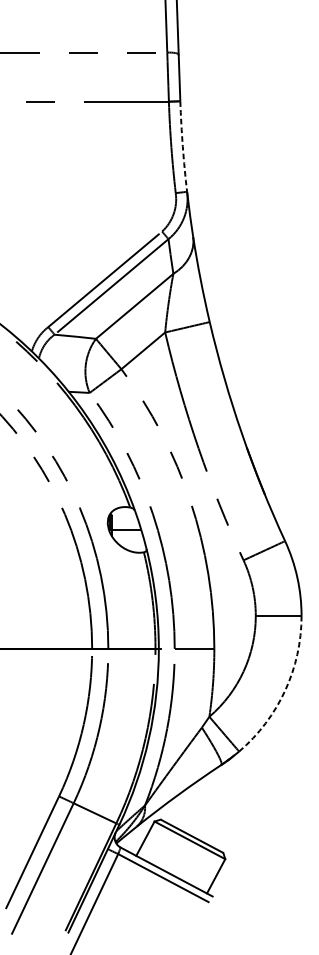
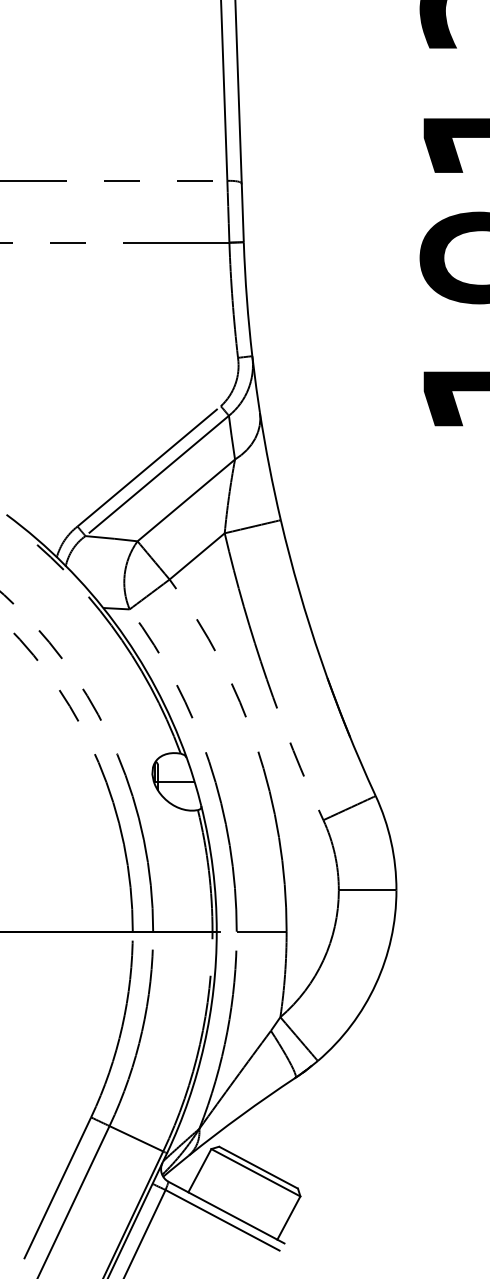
arc: (182, 146) -> (246, 299), dashed -> solid
arc: (284, 690) -> (375, 984), dashed -> solid

